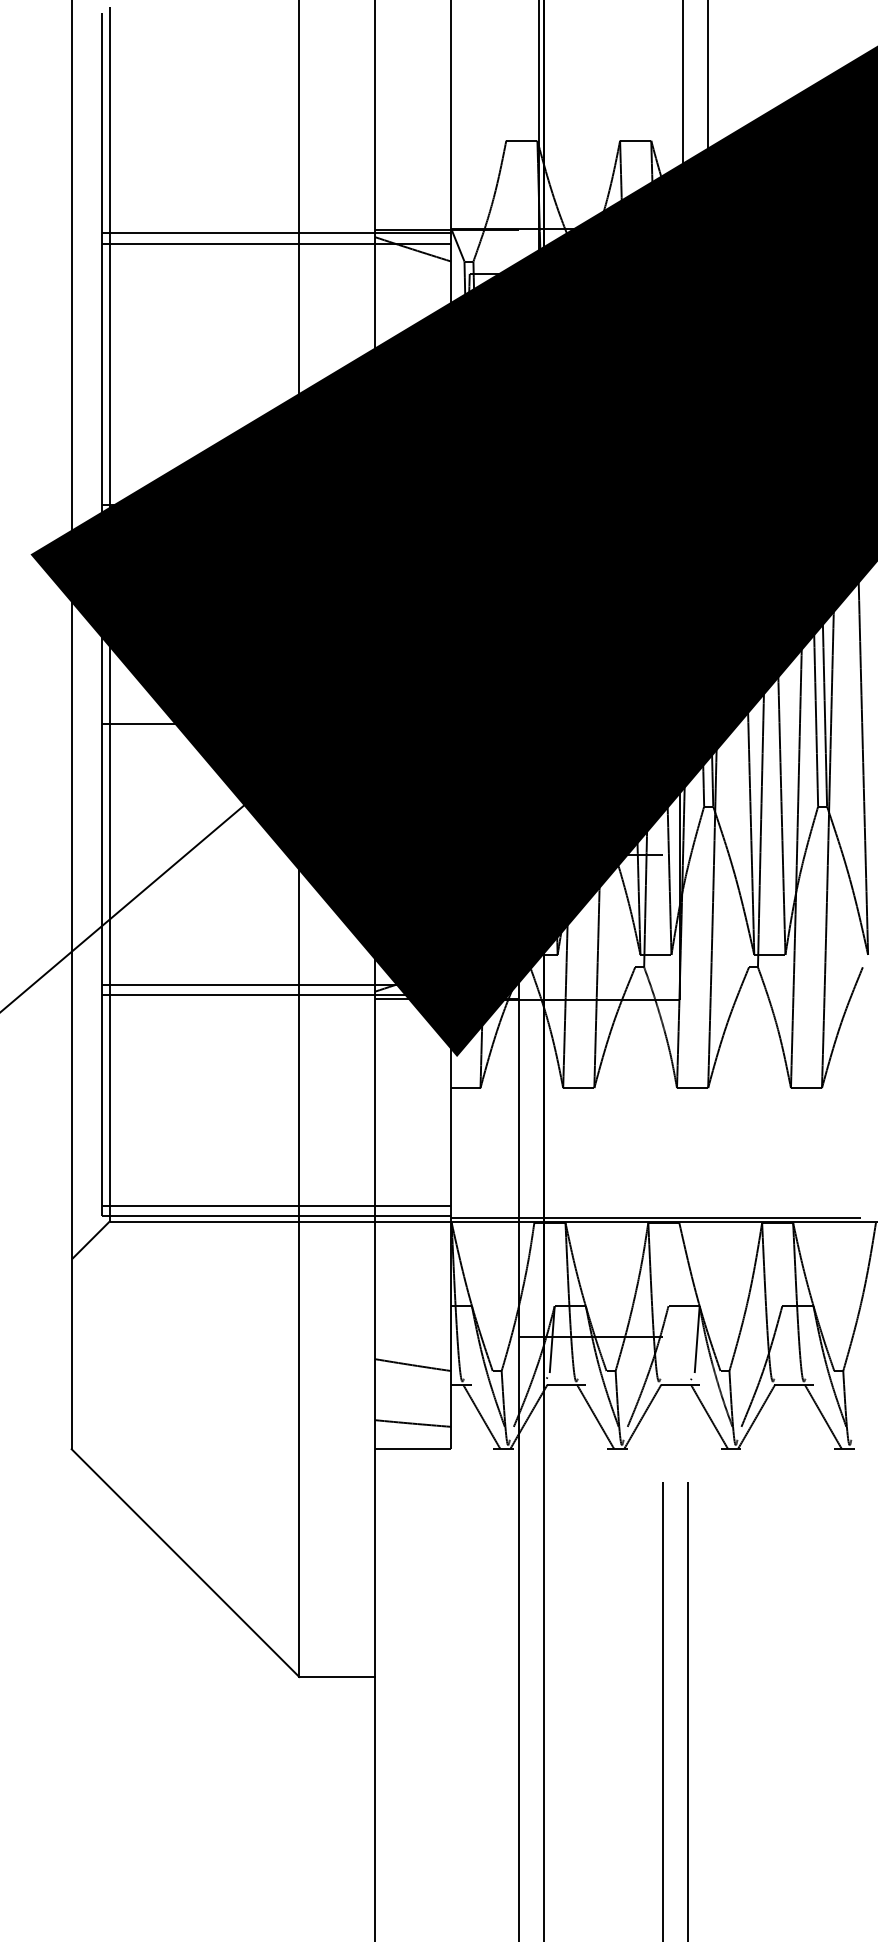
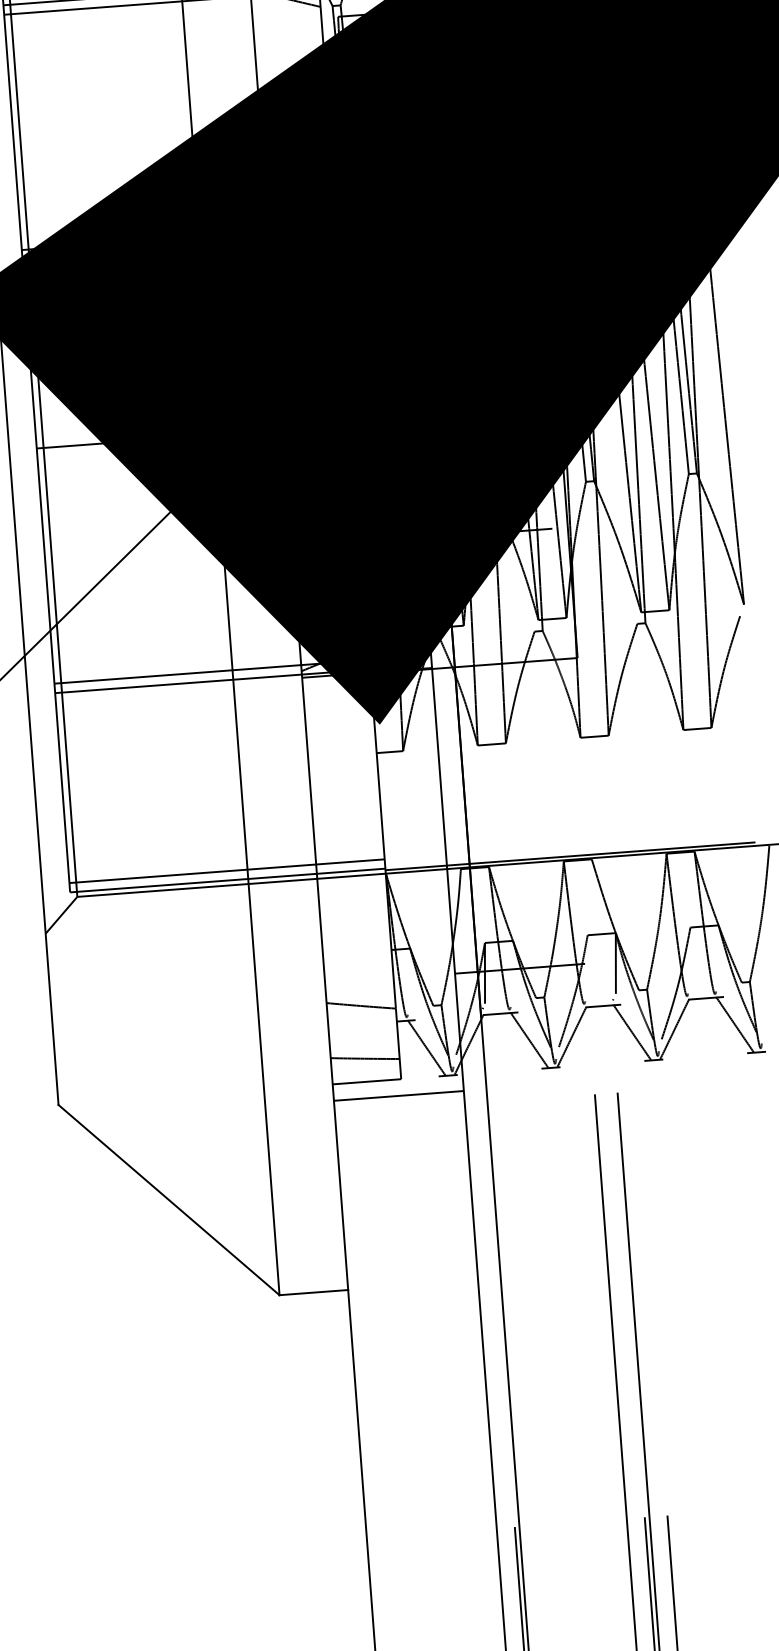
line: (447, 1467) -> (399, 1095), added

